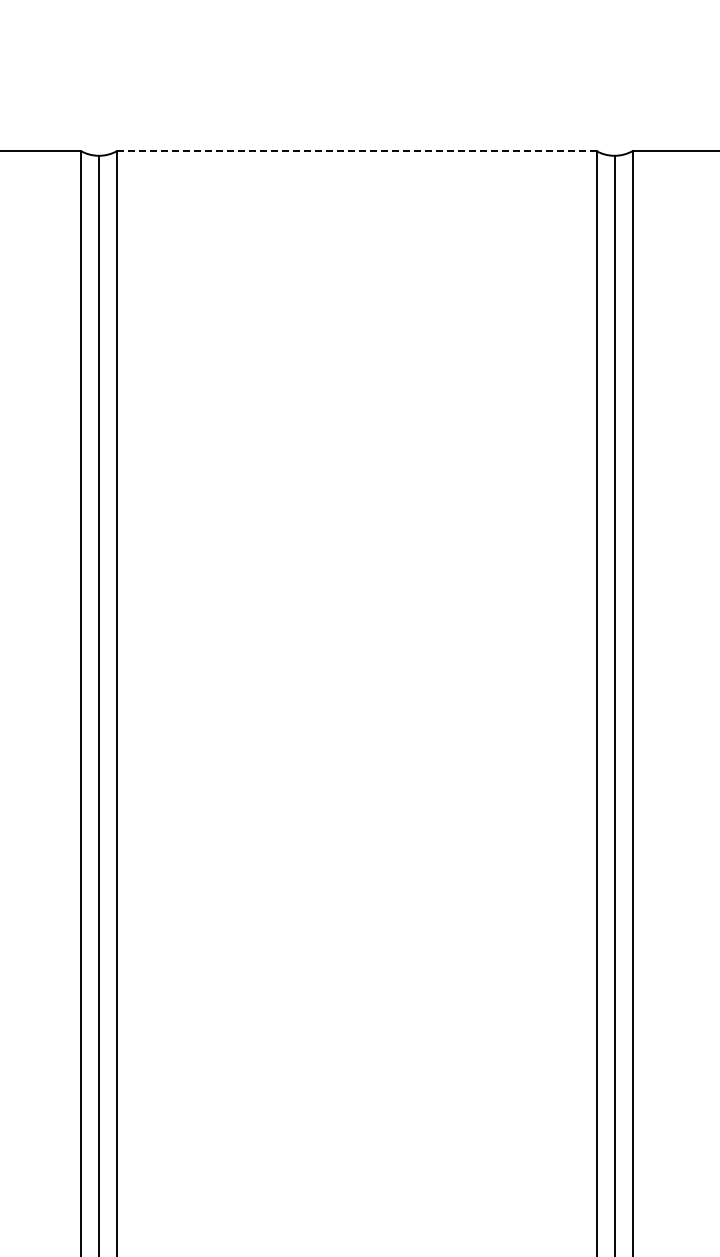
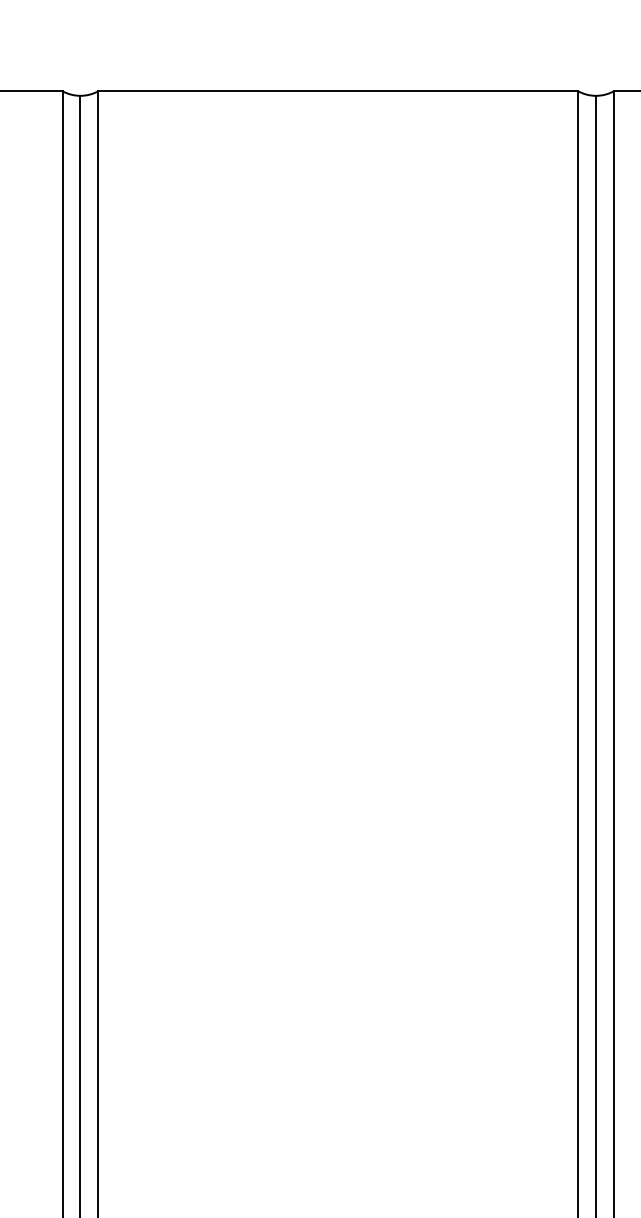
line: (356, 151) -> (337, 91), dashed -> solid

